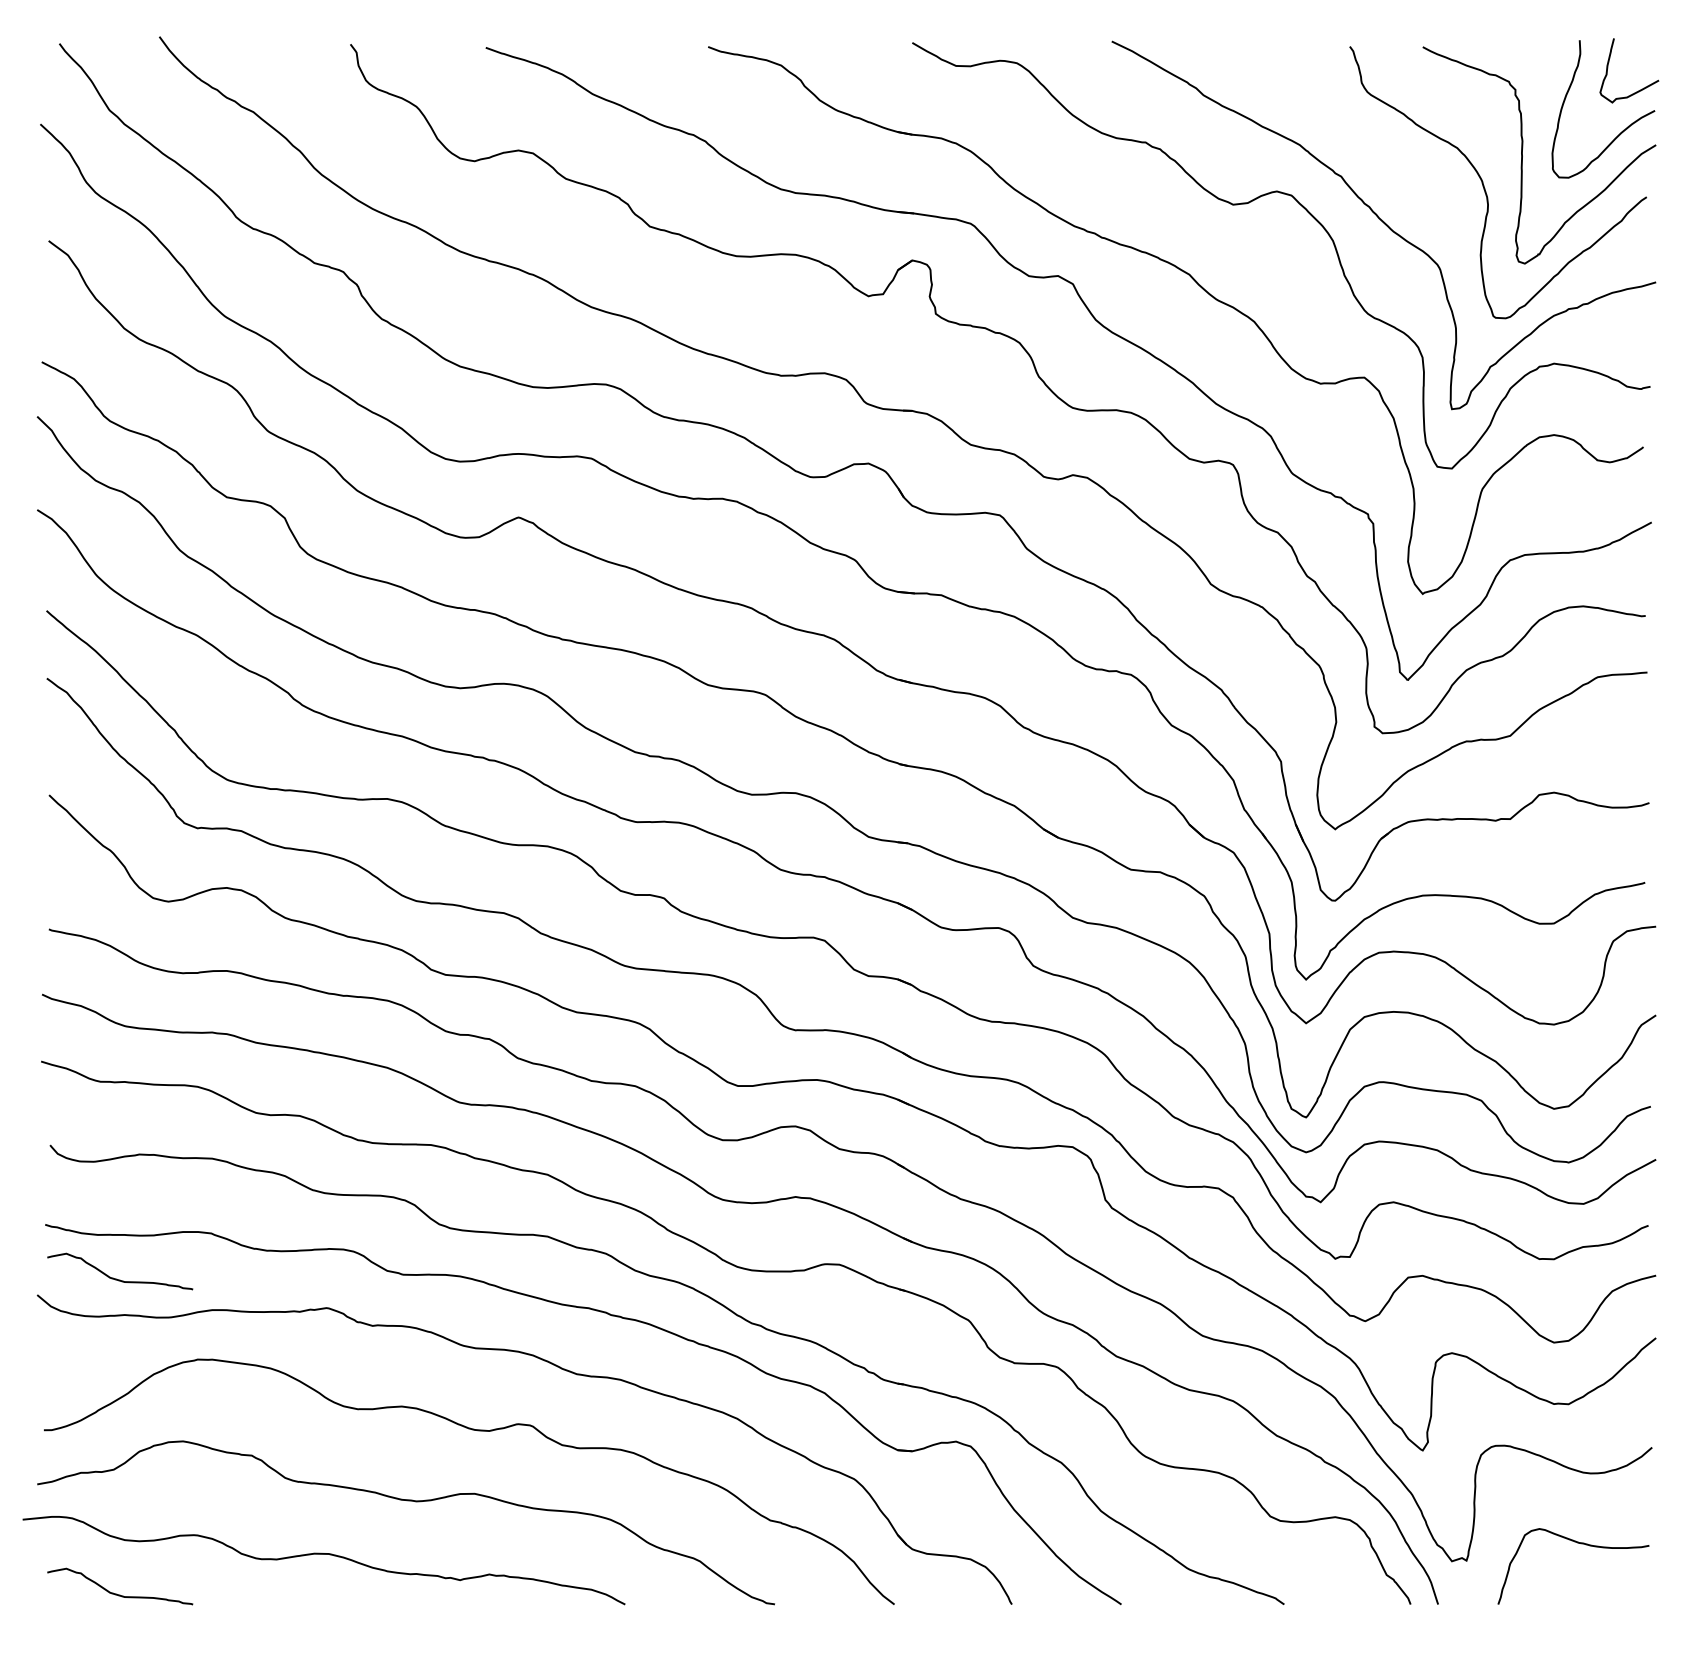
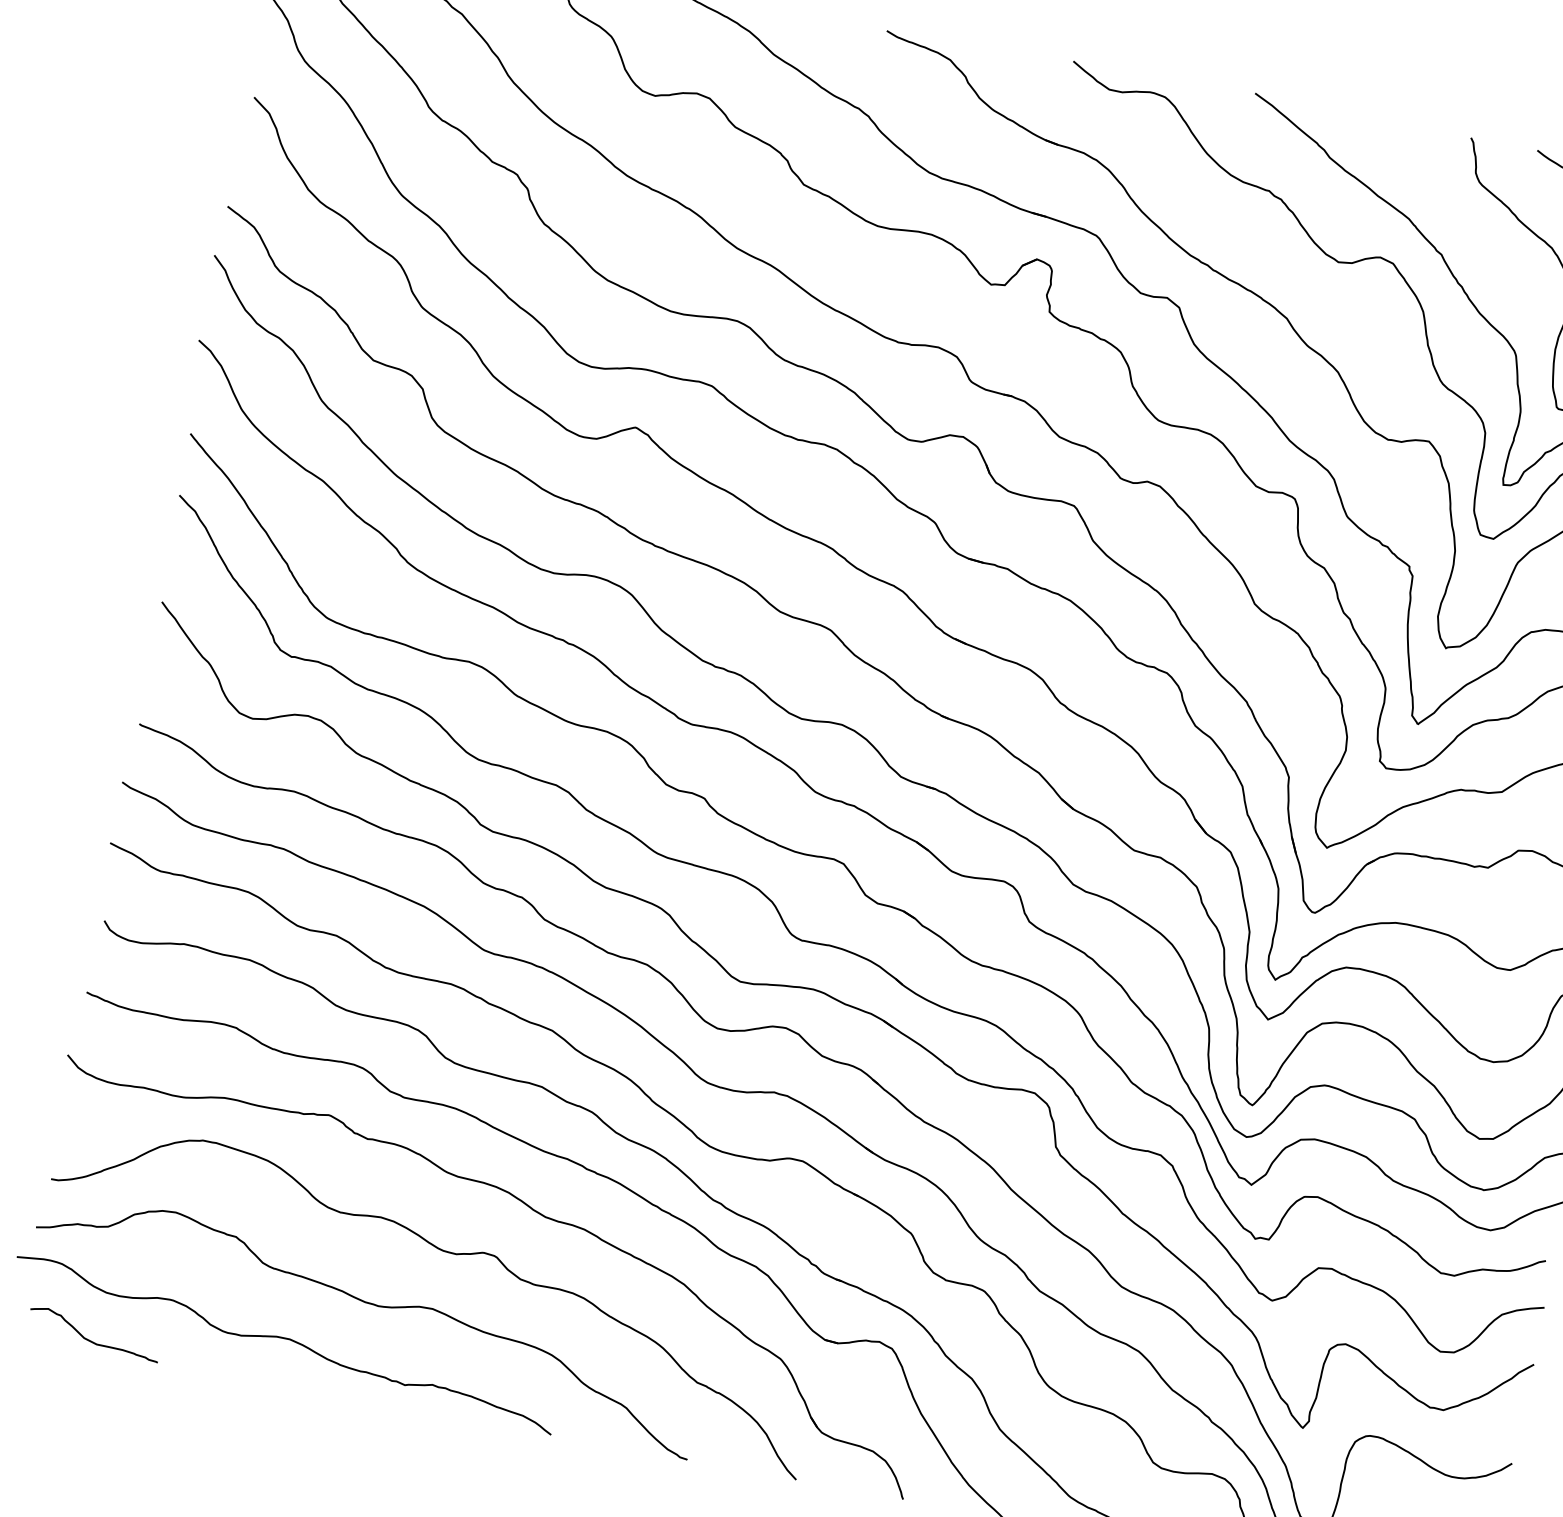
curve: (120, 1279) -> (145, 1054), removed

